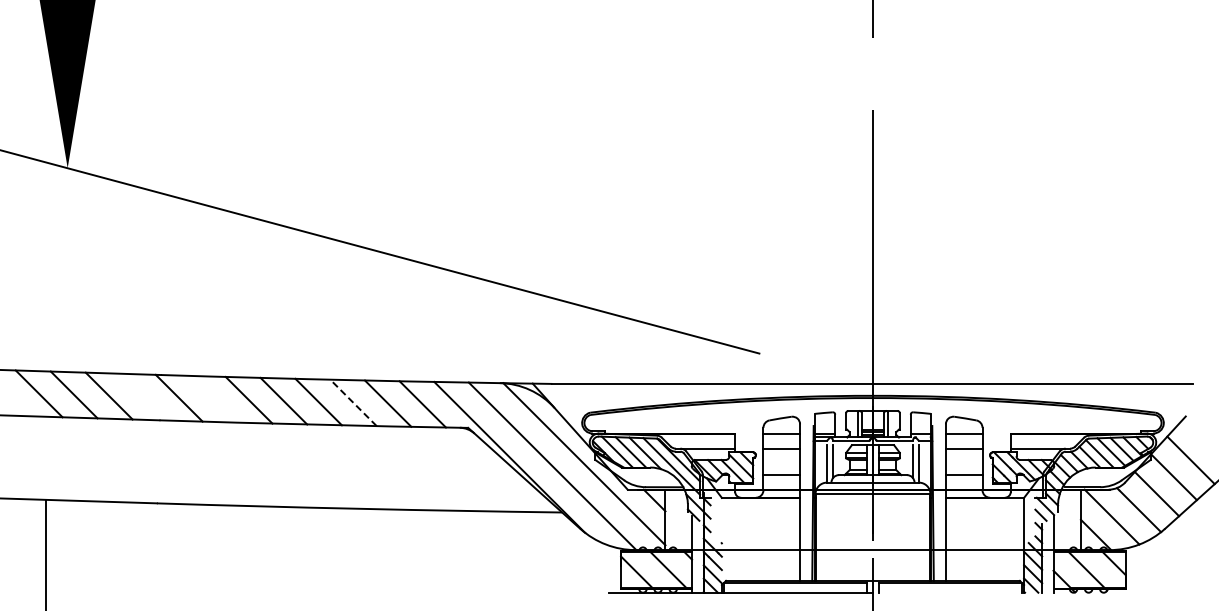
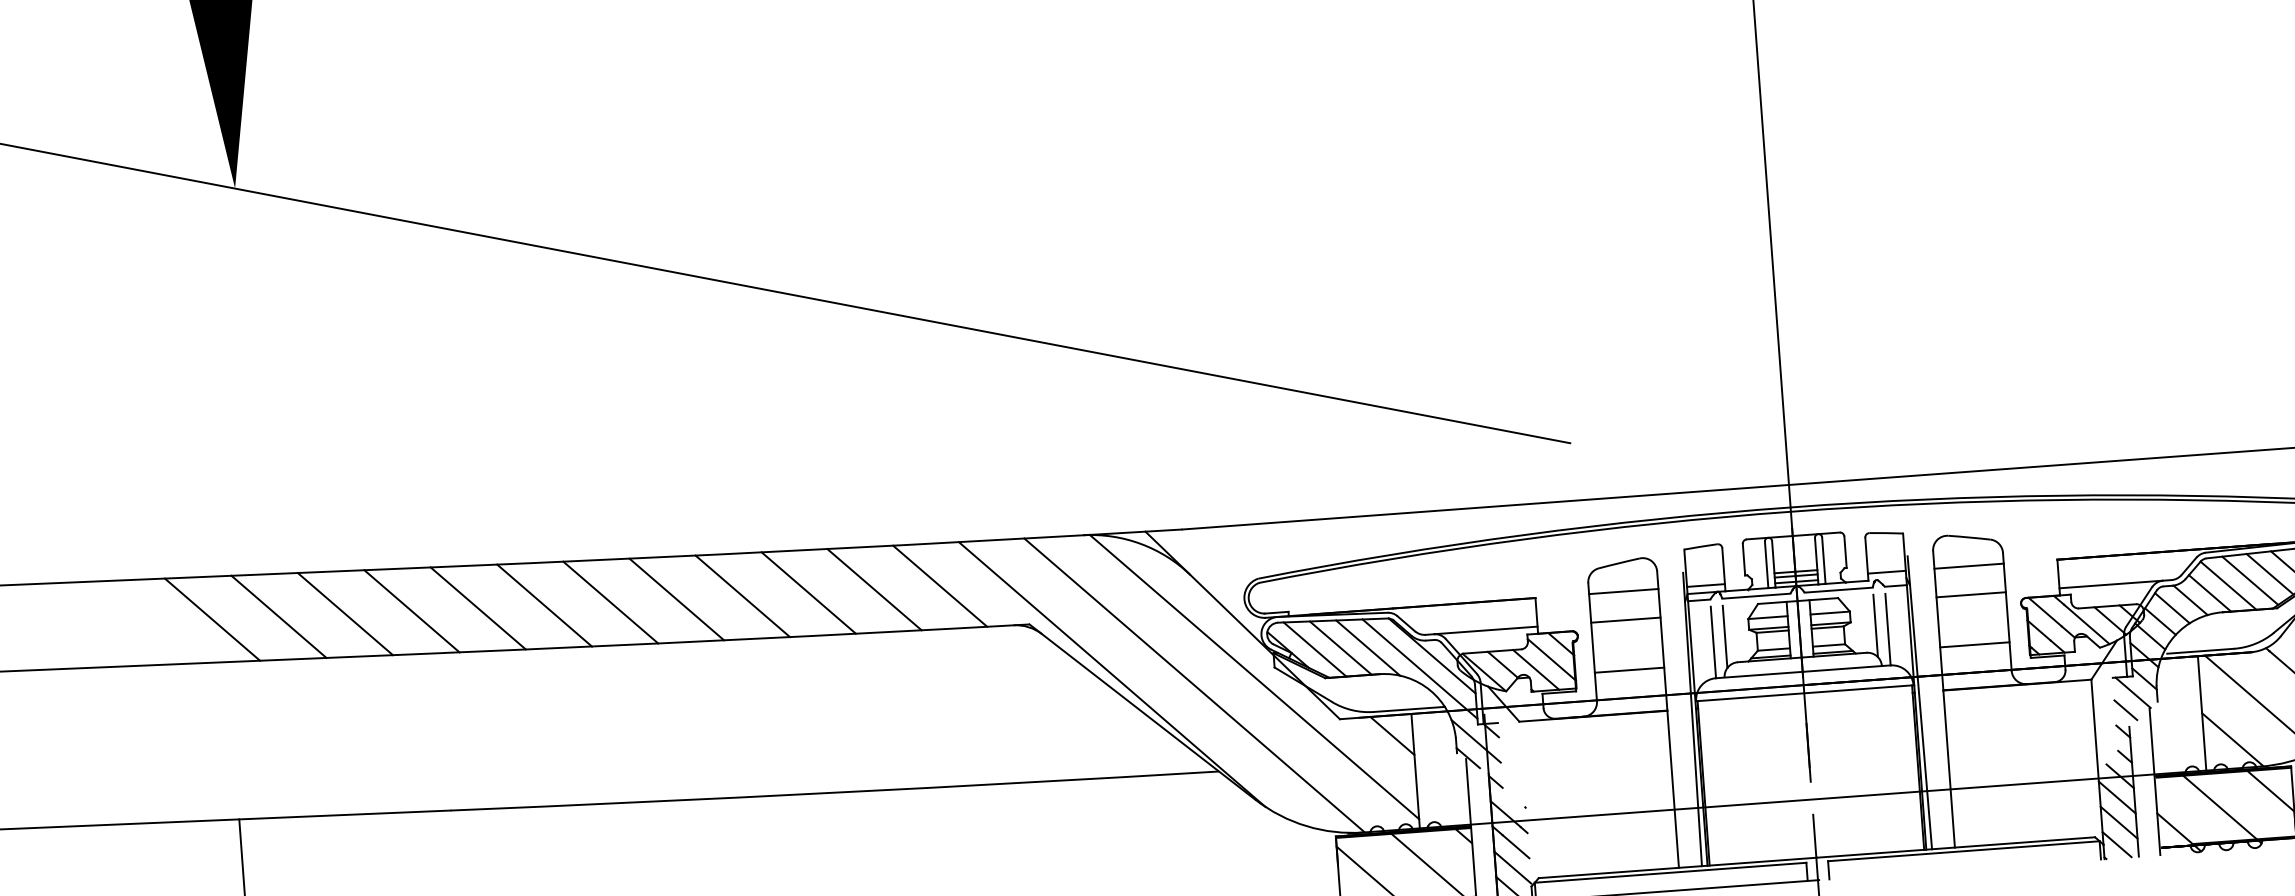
line: (143, 396) -> (410, 610), added
line: (213, 398) -> (543, 604), added
line: (353, 402) -> (808, 592), dashed -> solid

